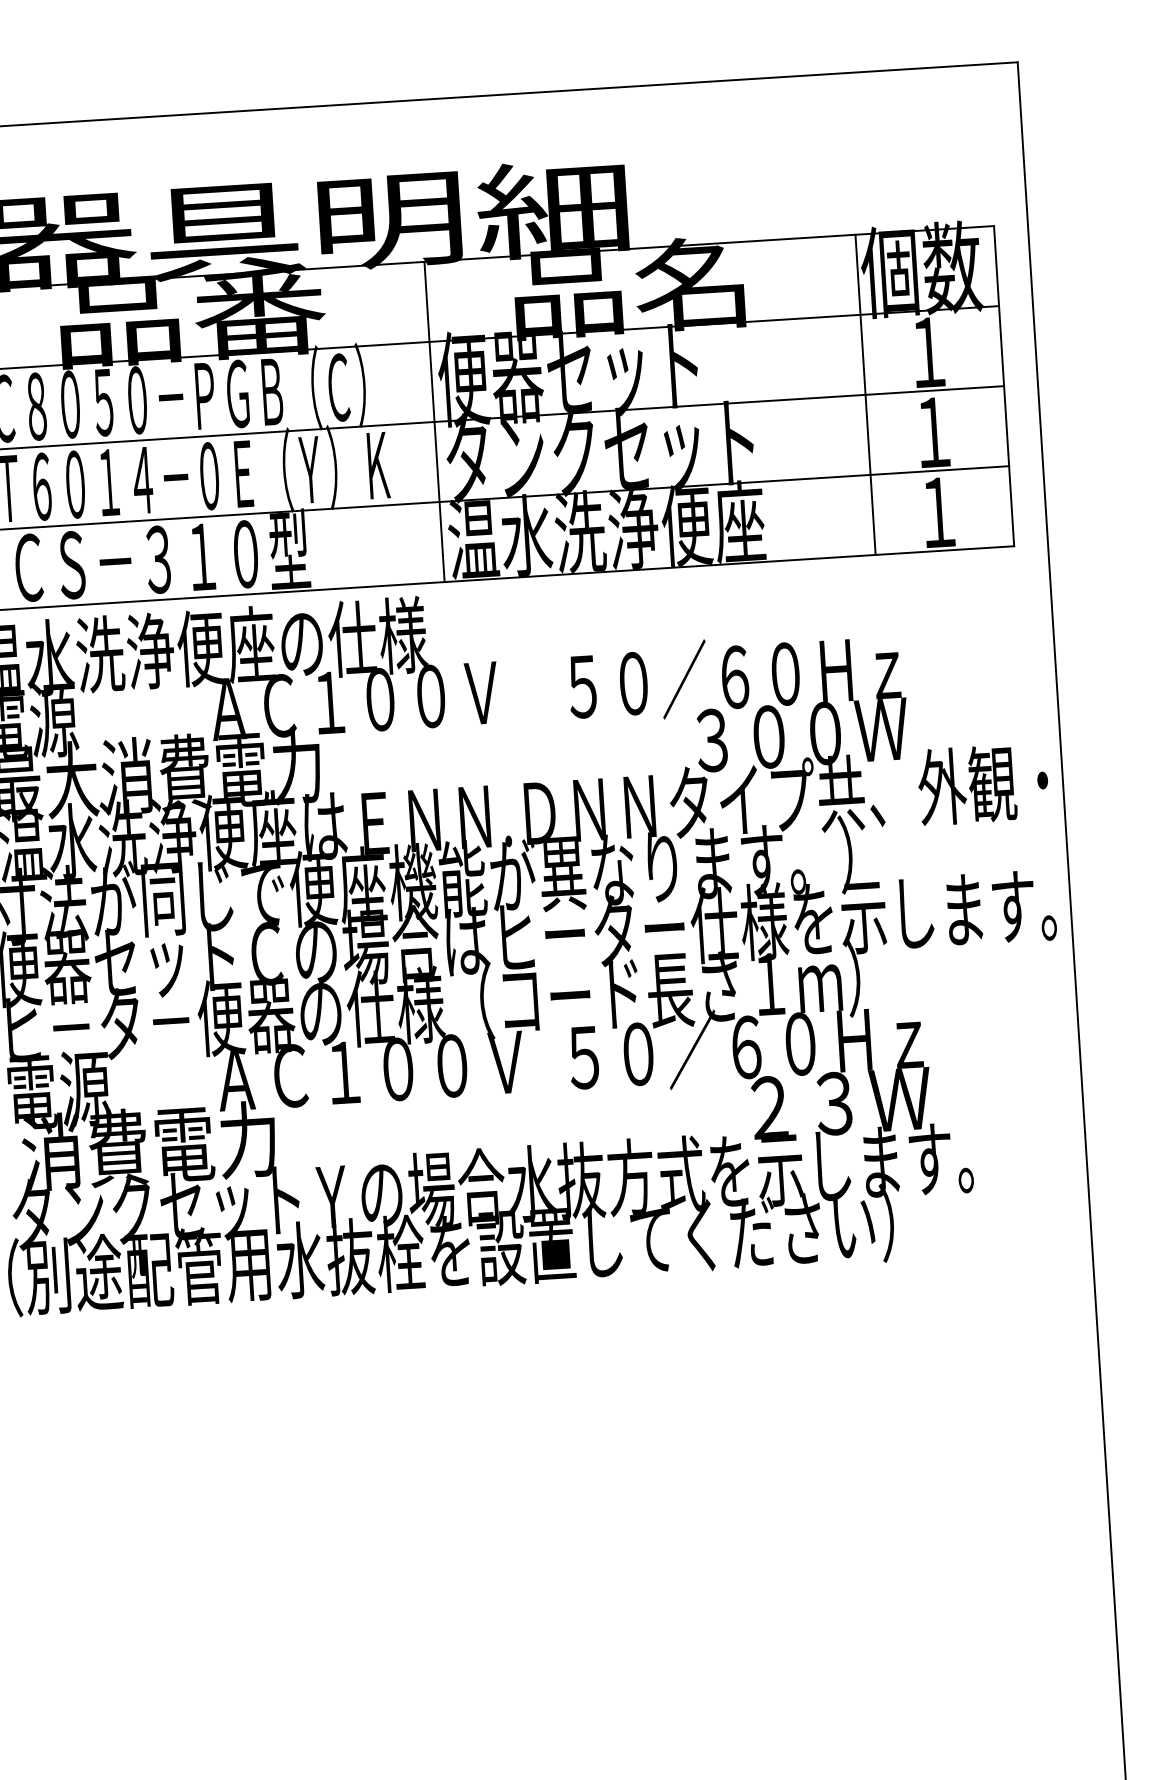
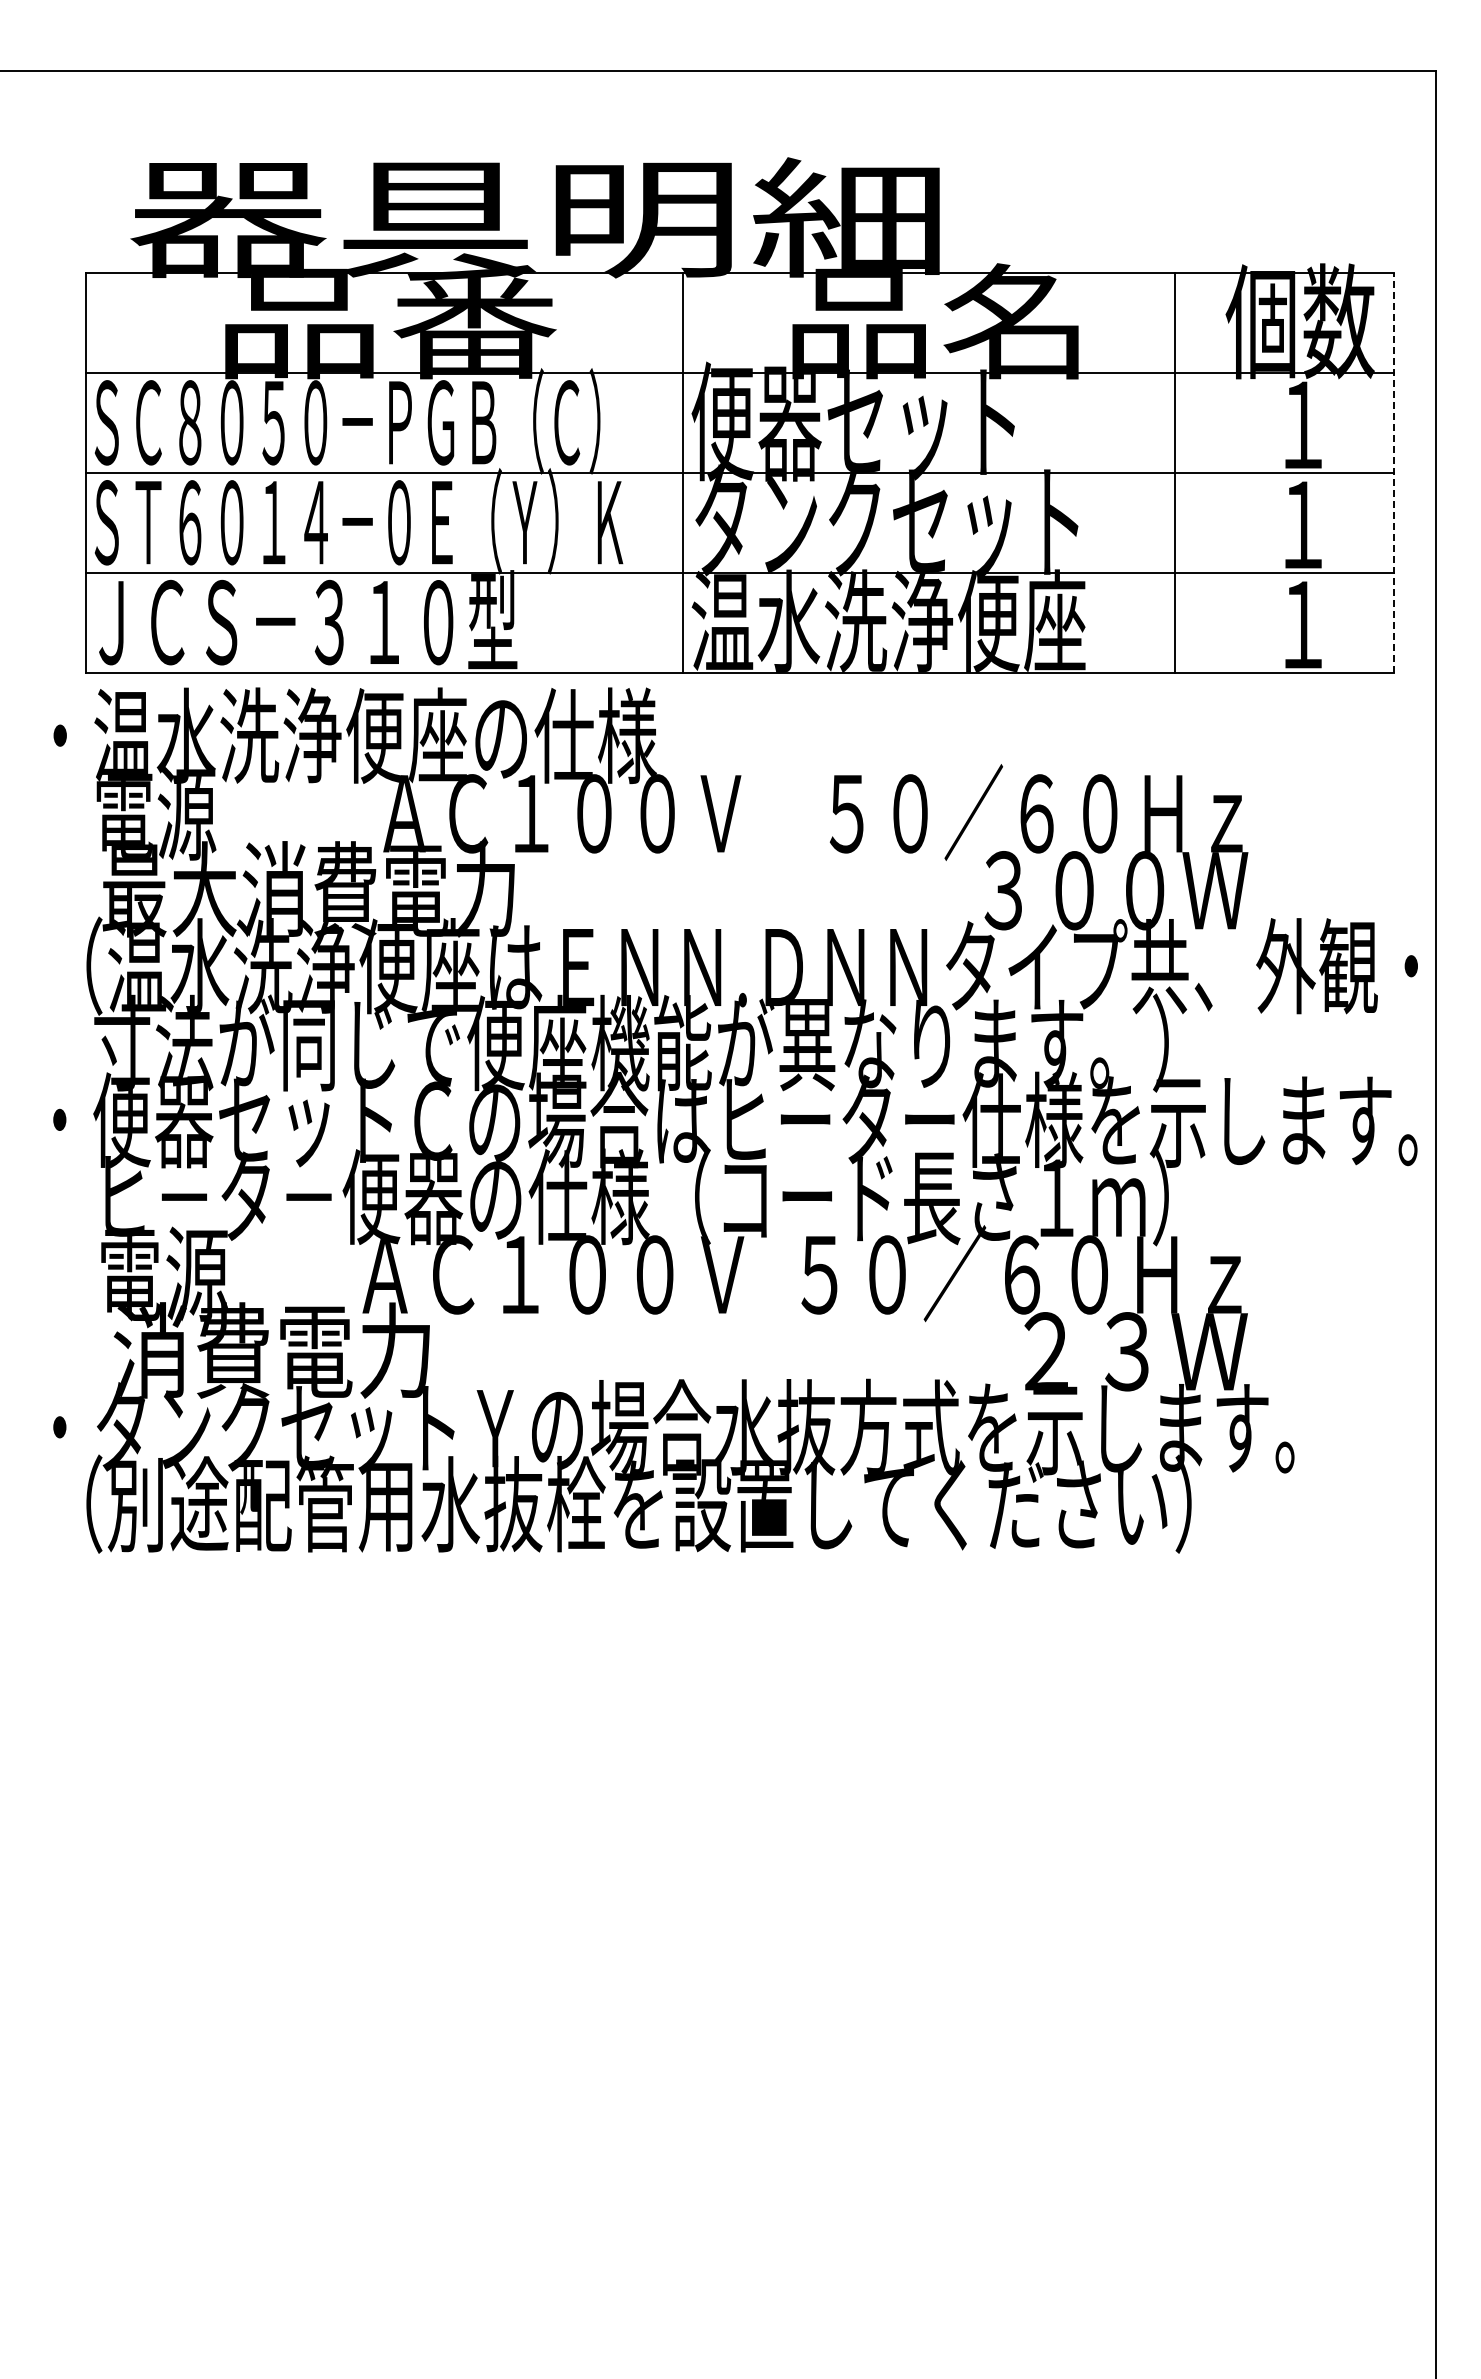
line: (1004, 385) -> (1394, 472), solid -> dashed
line: (865, 394) -> (1175, 472), moved

